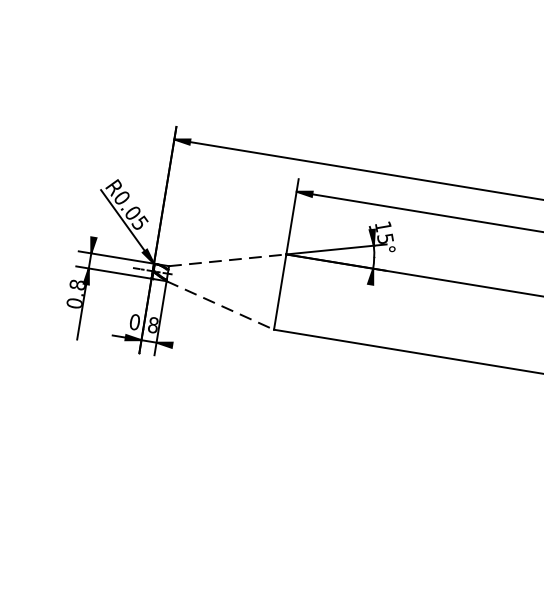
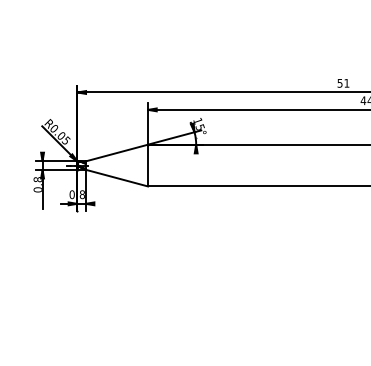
line: (229, 259) -> (117, 152), dashed -> solid
line: (221, 306) -> (117, 178), dashed -> solid

